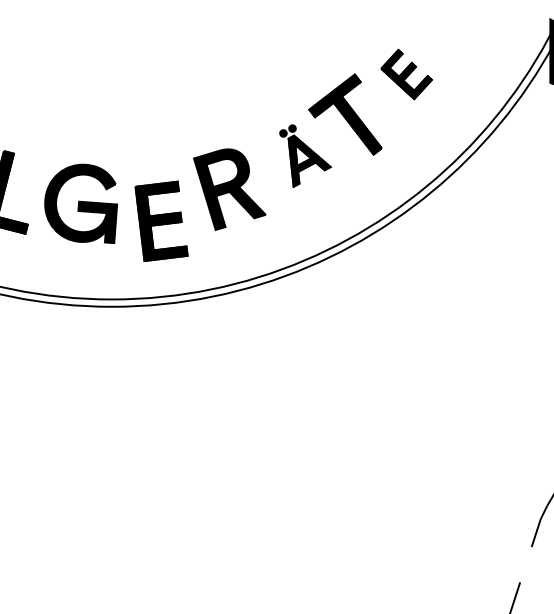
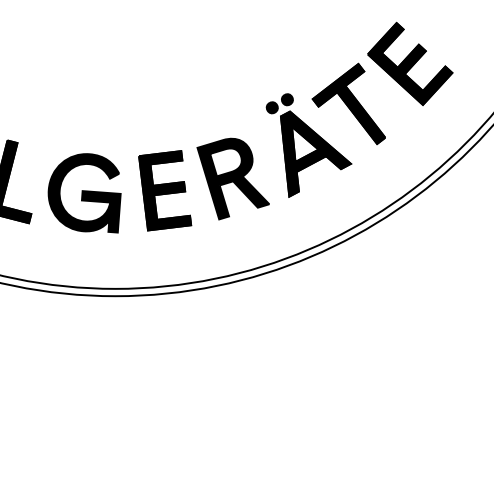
part: (406, 74) -> (410, 63), size x1.67
part: (305, 155) -> (309, 144), size x1.67
part: (161, 220) -> (165, 189), moved

